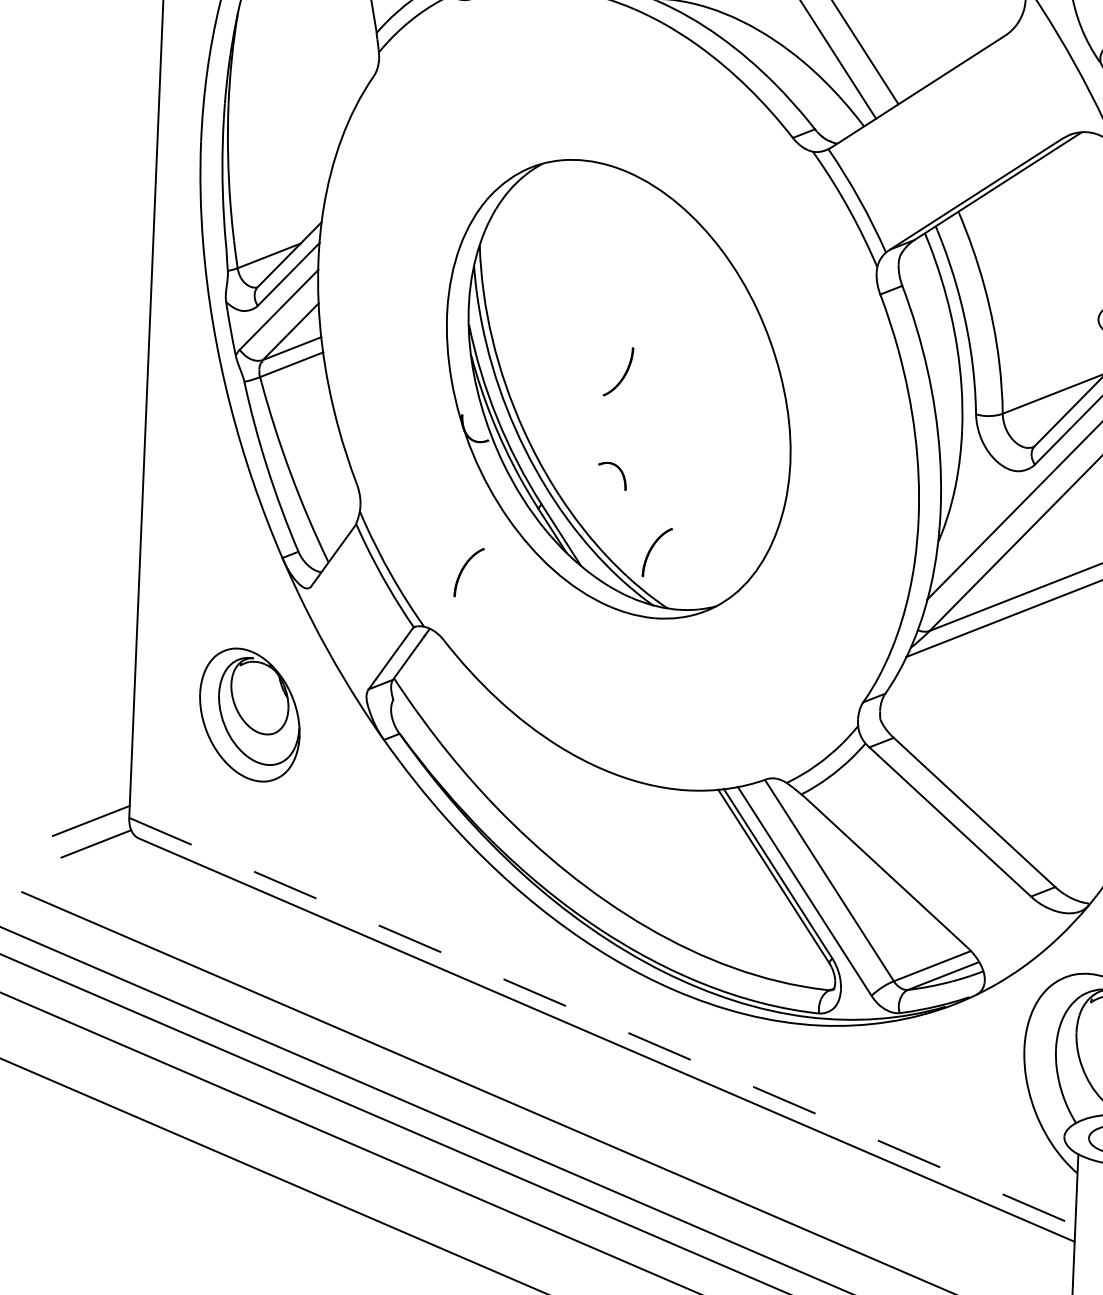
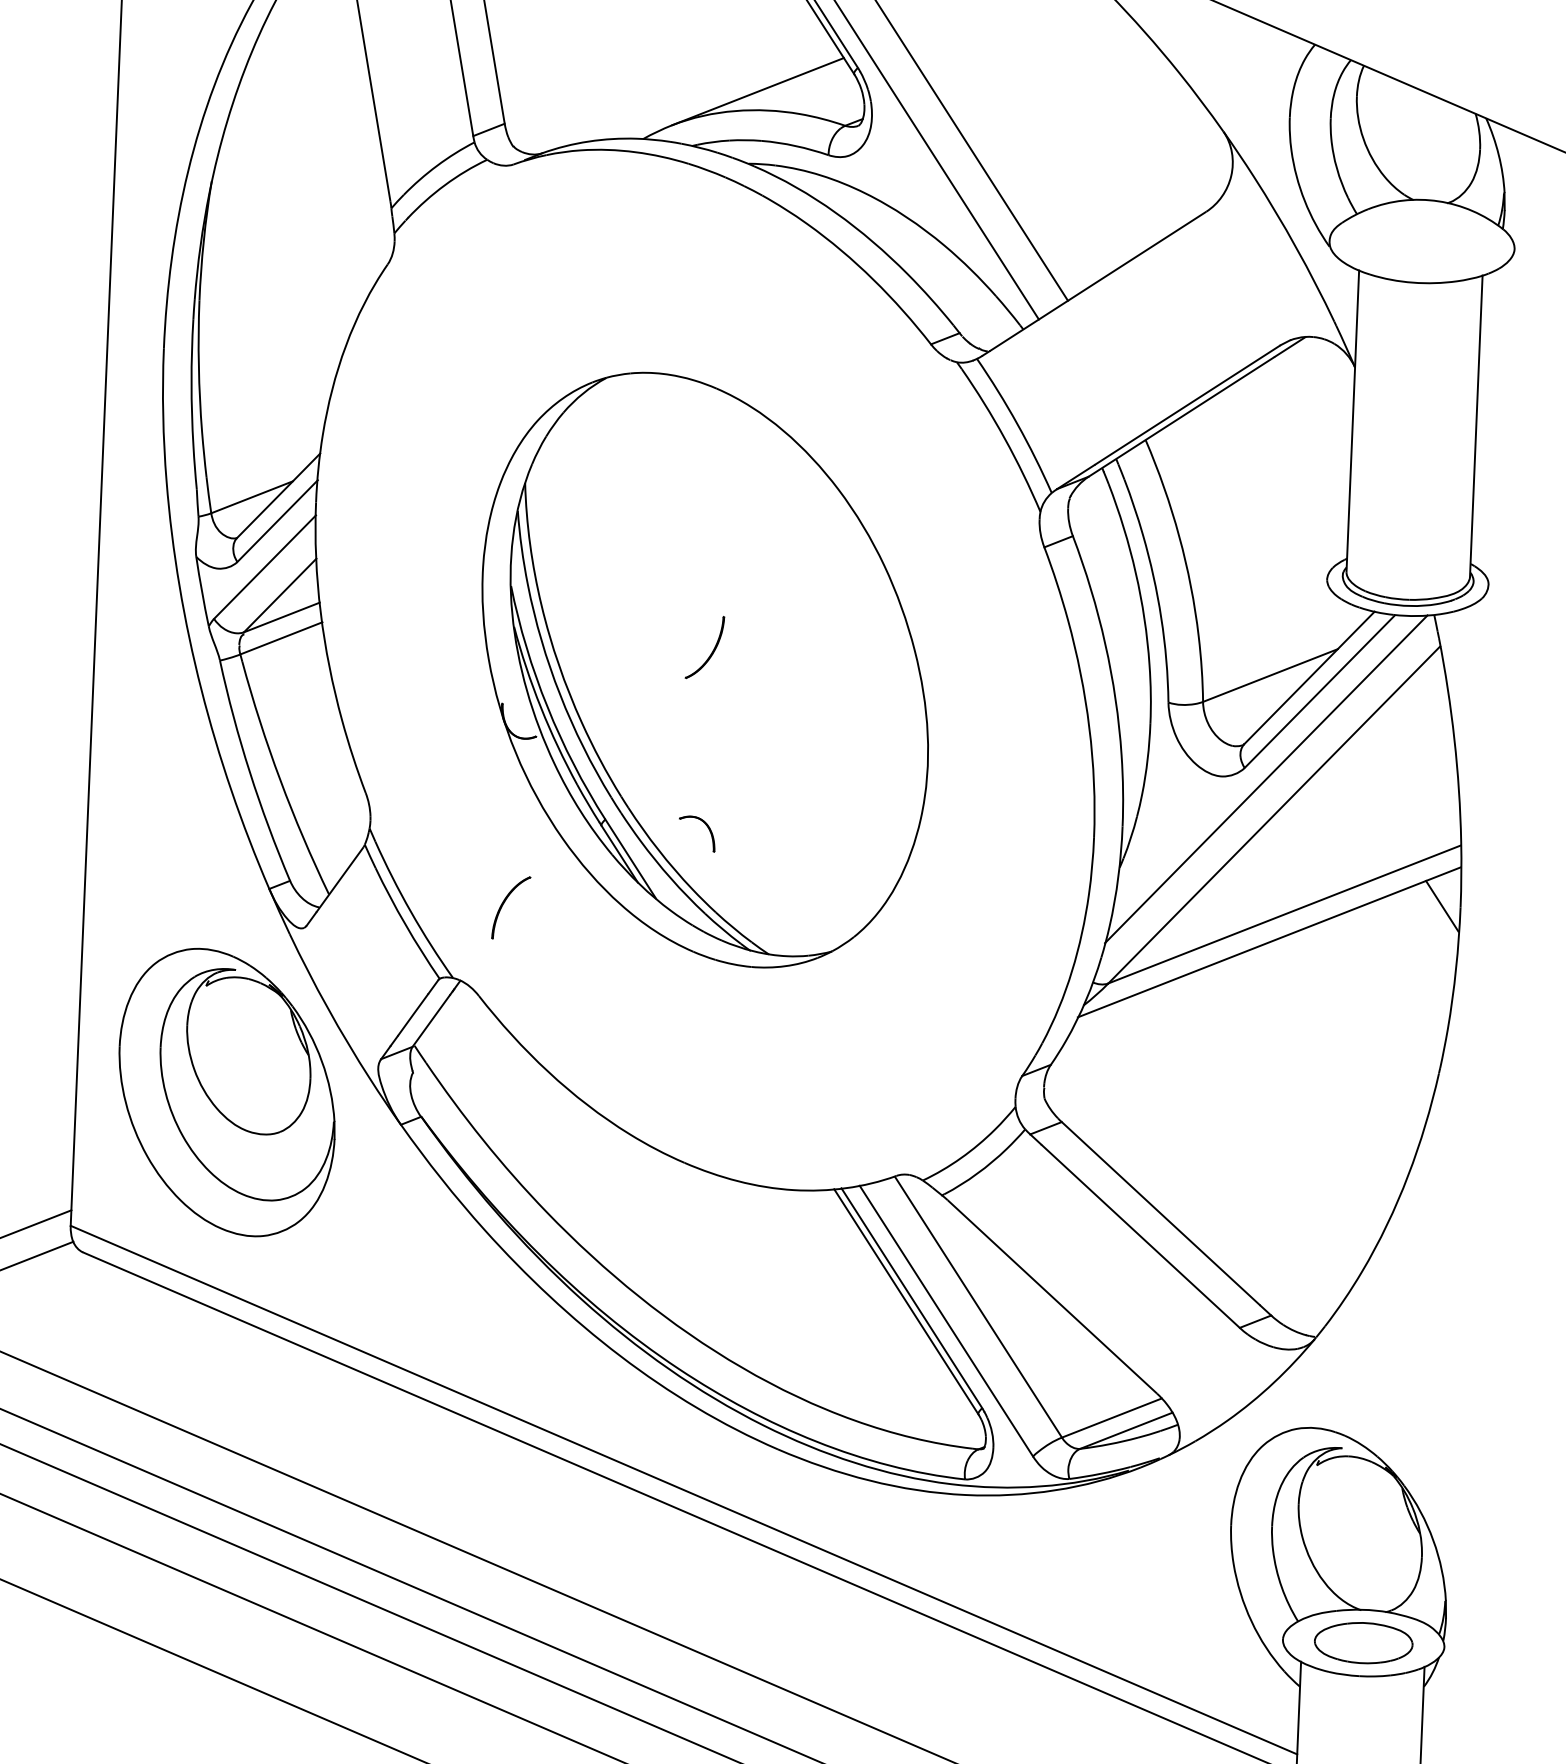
part: (619, 470) -> (706, 826), moved
part: (652, 549) -> (748, 877), removed
part: (249, 715) -> (226, 1092), size x1.67
line: (601, 1022) -> (683, 1490), dashed -> solid

